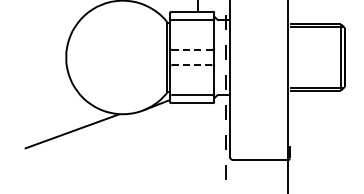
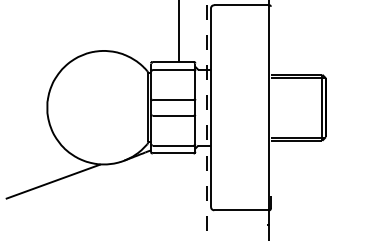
line: (191, 49) -> (172, 99), dashed -> solid
line: (192, 65) -> (173, 115), dashed -> solid

